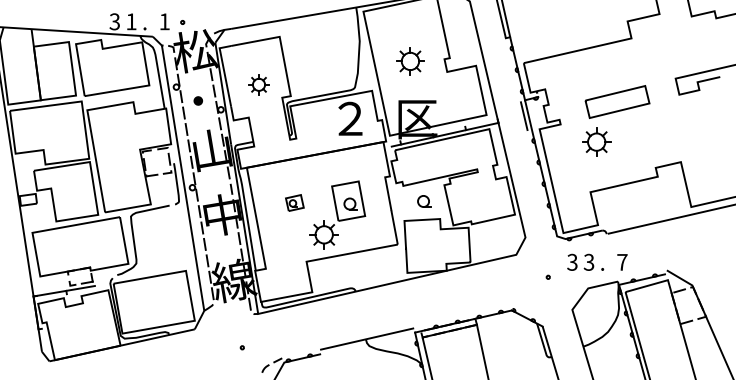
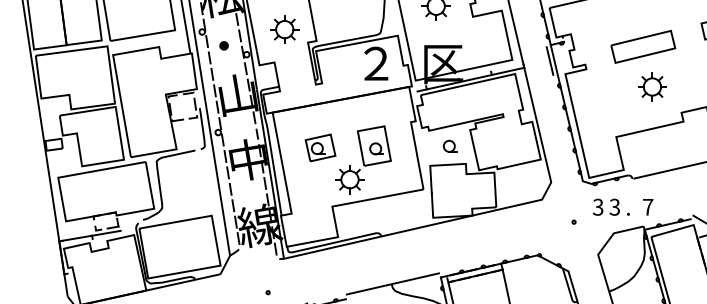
part: (258, 84) -> (284, 29), size x1.43
part: (596, 141) -> (652, 86), moved
part: (294, 202) -> (320, 147), size x1.67

